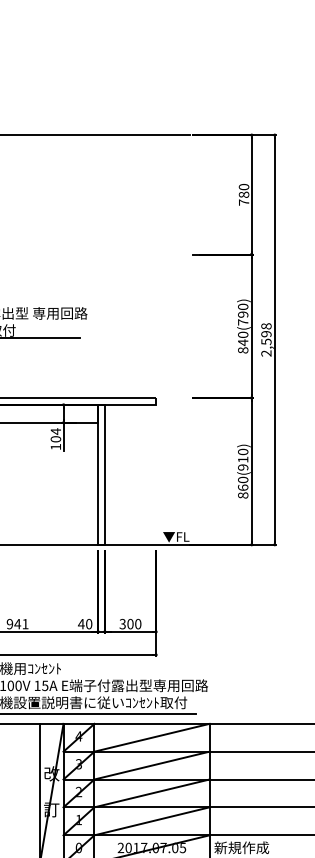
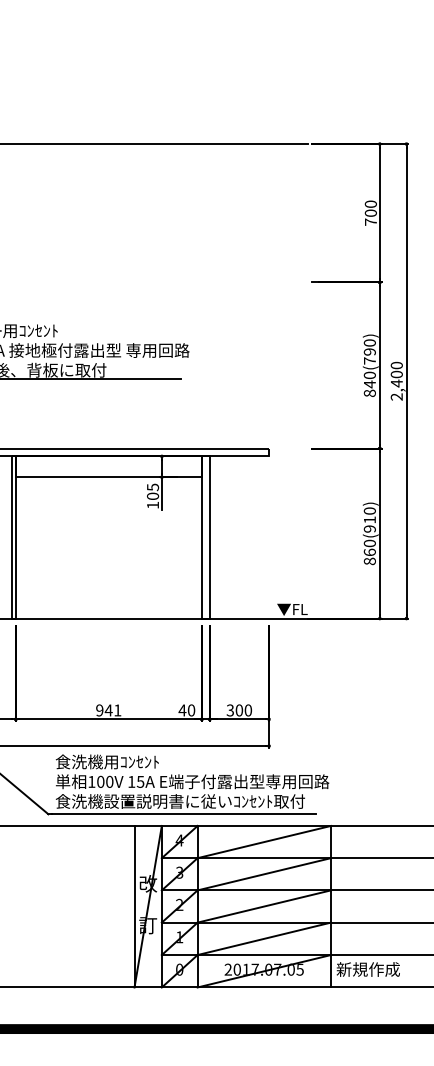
text: (243, 194) -> (370, 212), 780 -> 700
text: (266, 334) -> (396, 374), 2,598 -> 2,400
text: (56, 431) -> (153, 487), 104 -> 105

